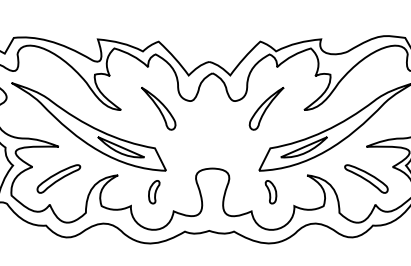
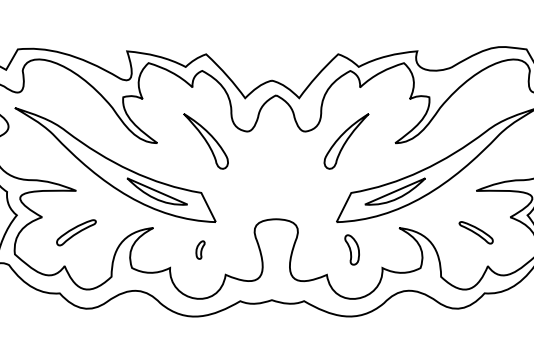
part: (58, 178) -> (75, 232), size x0.7
part: (366, 178) -> (476, 232), size x0.6
part: (154, 192) -> (200, 250), size x0.6

